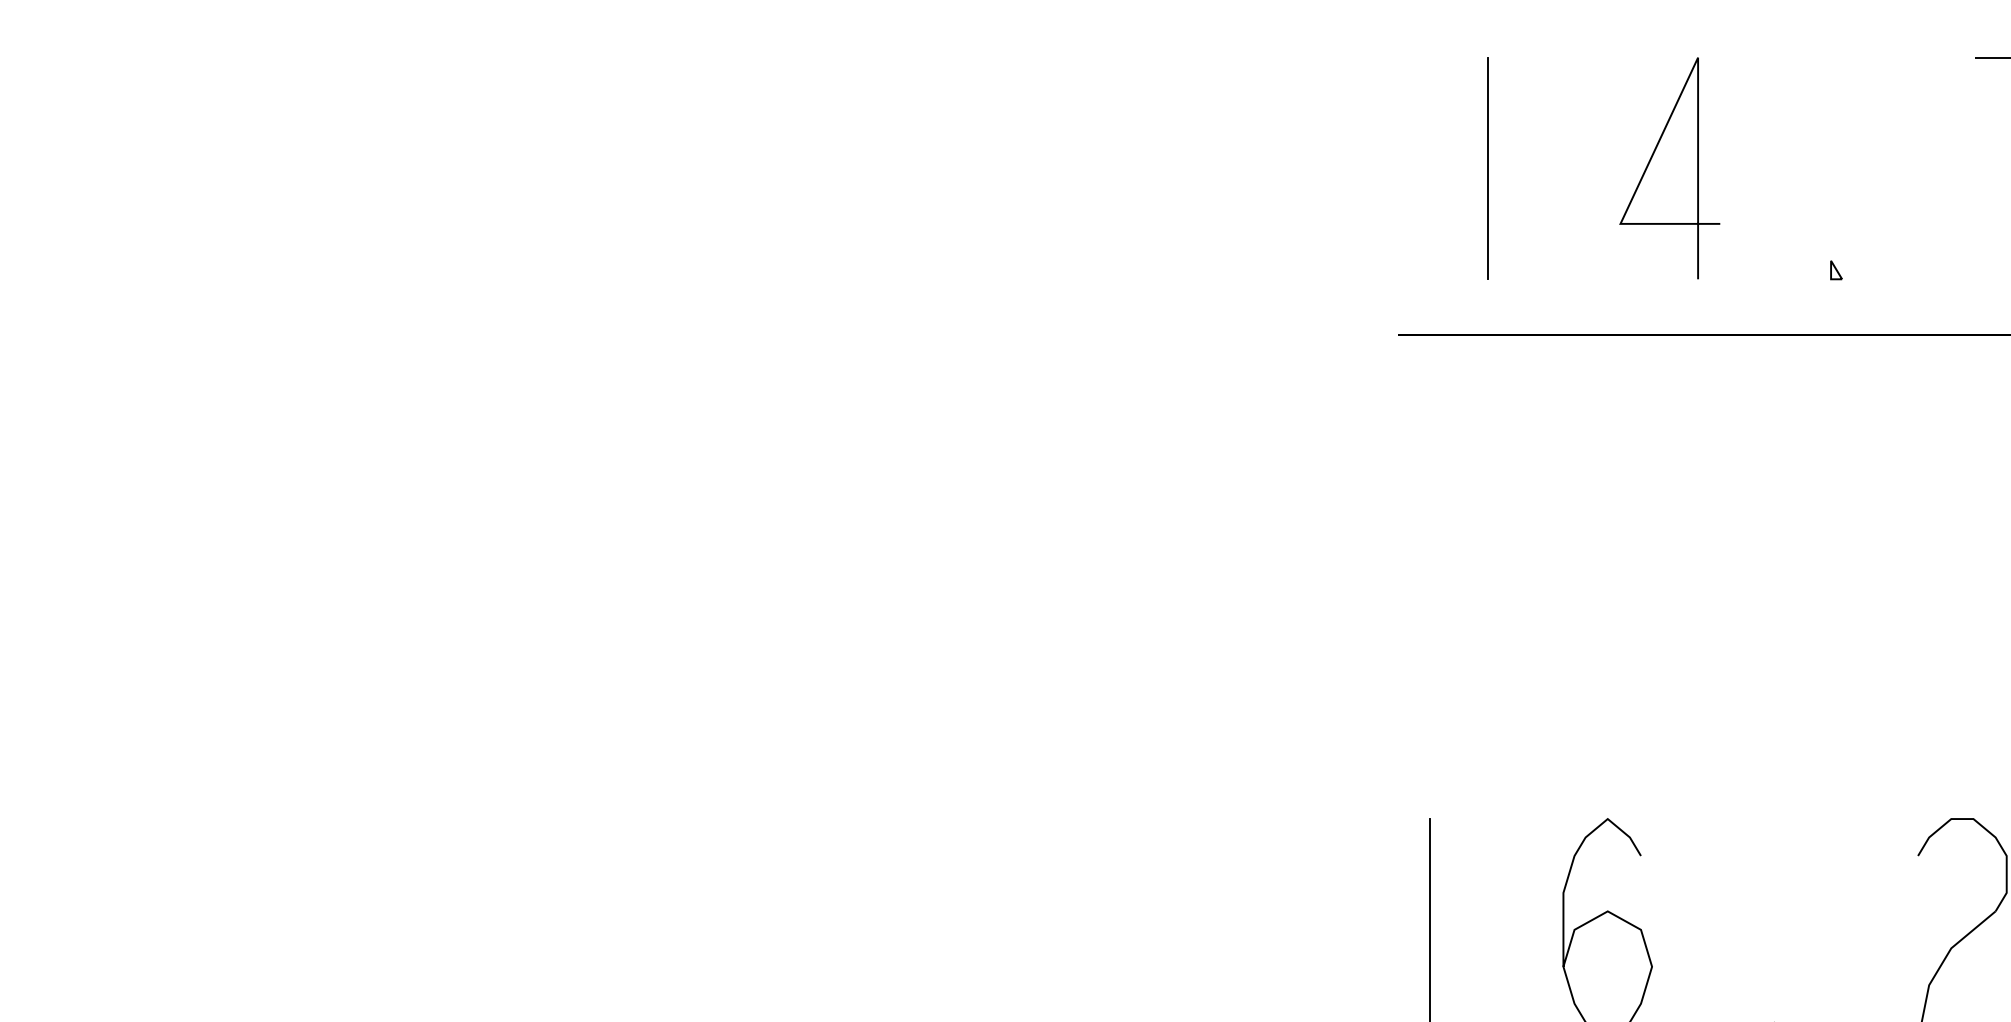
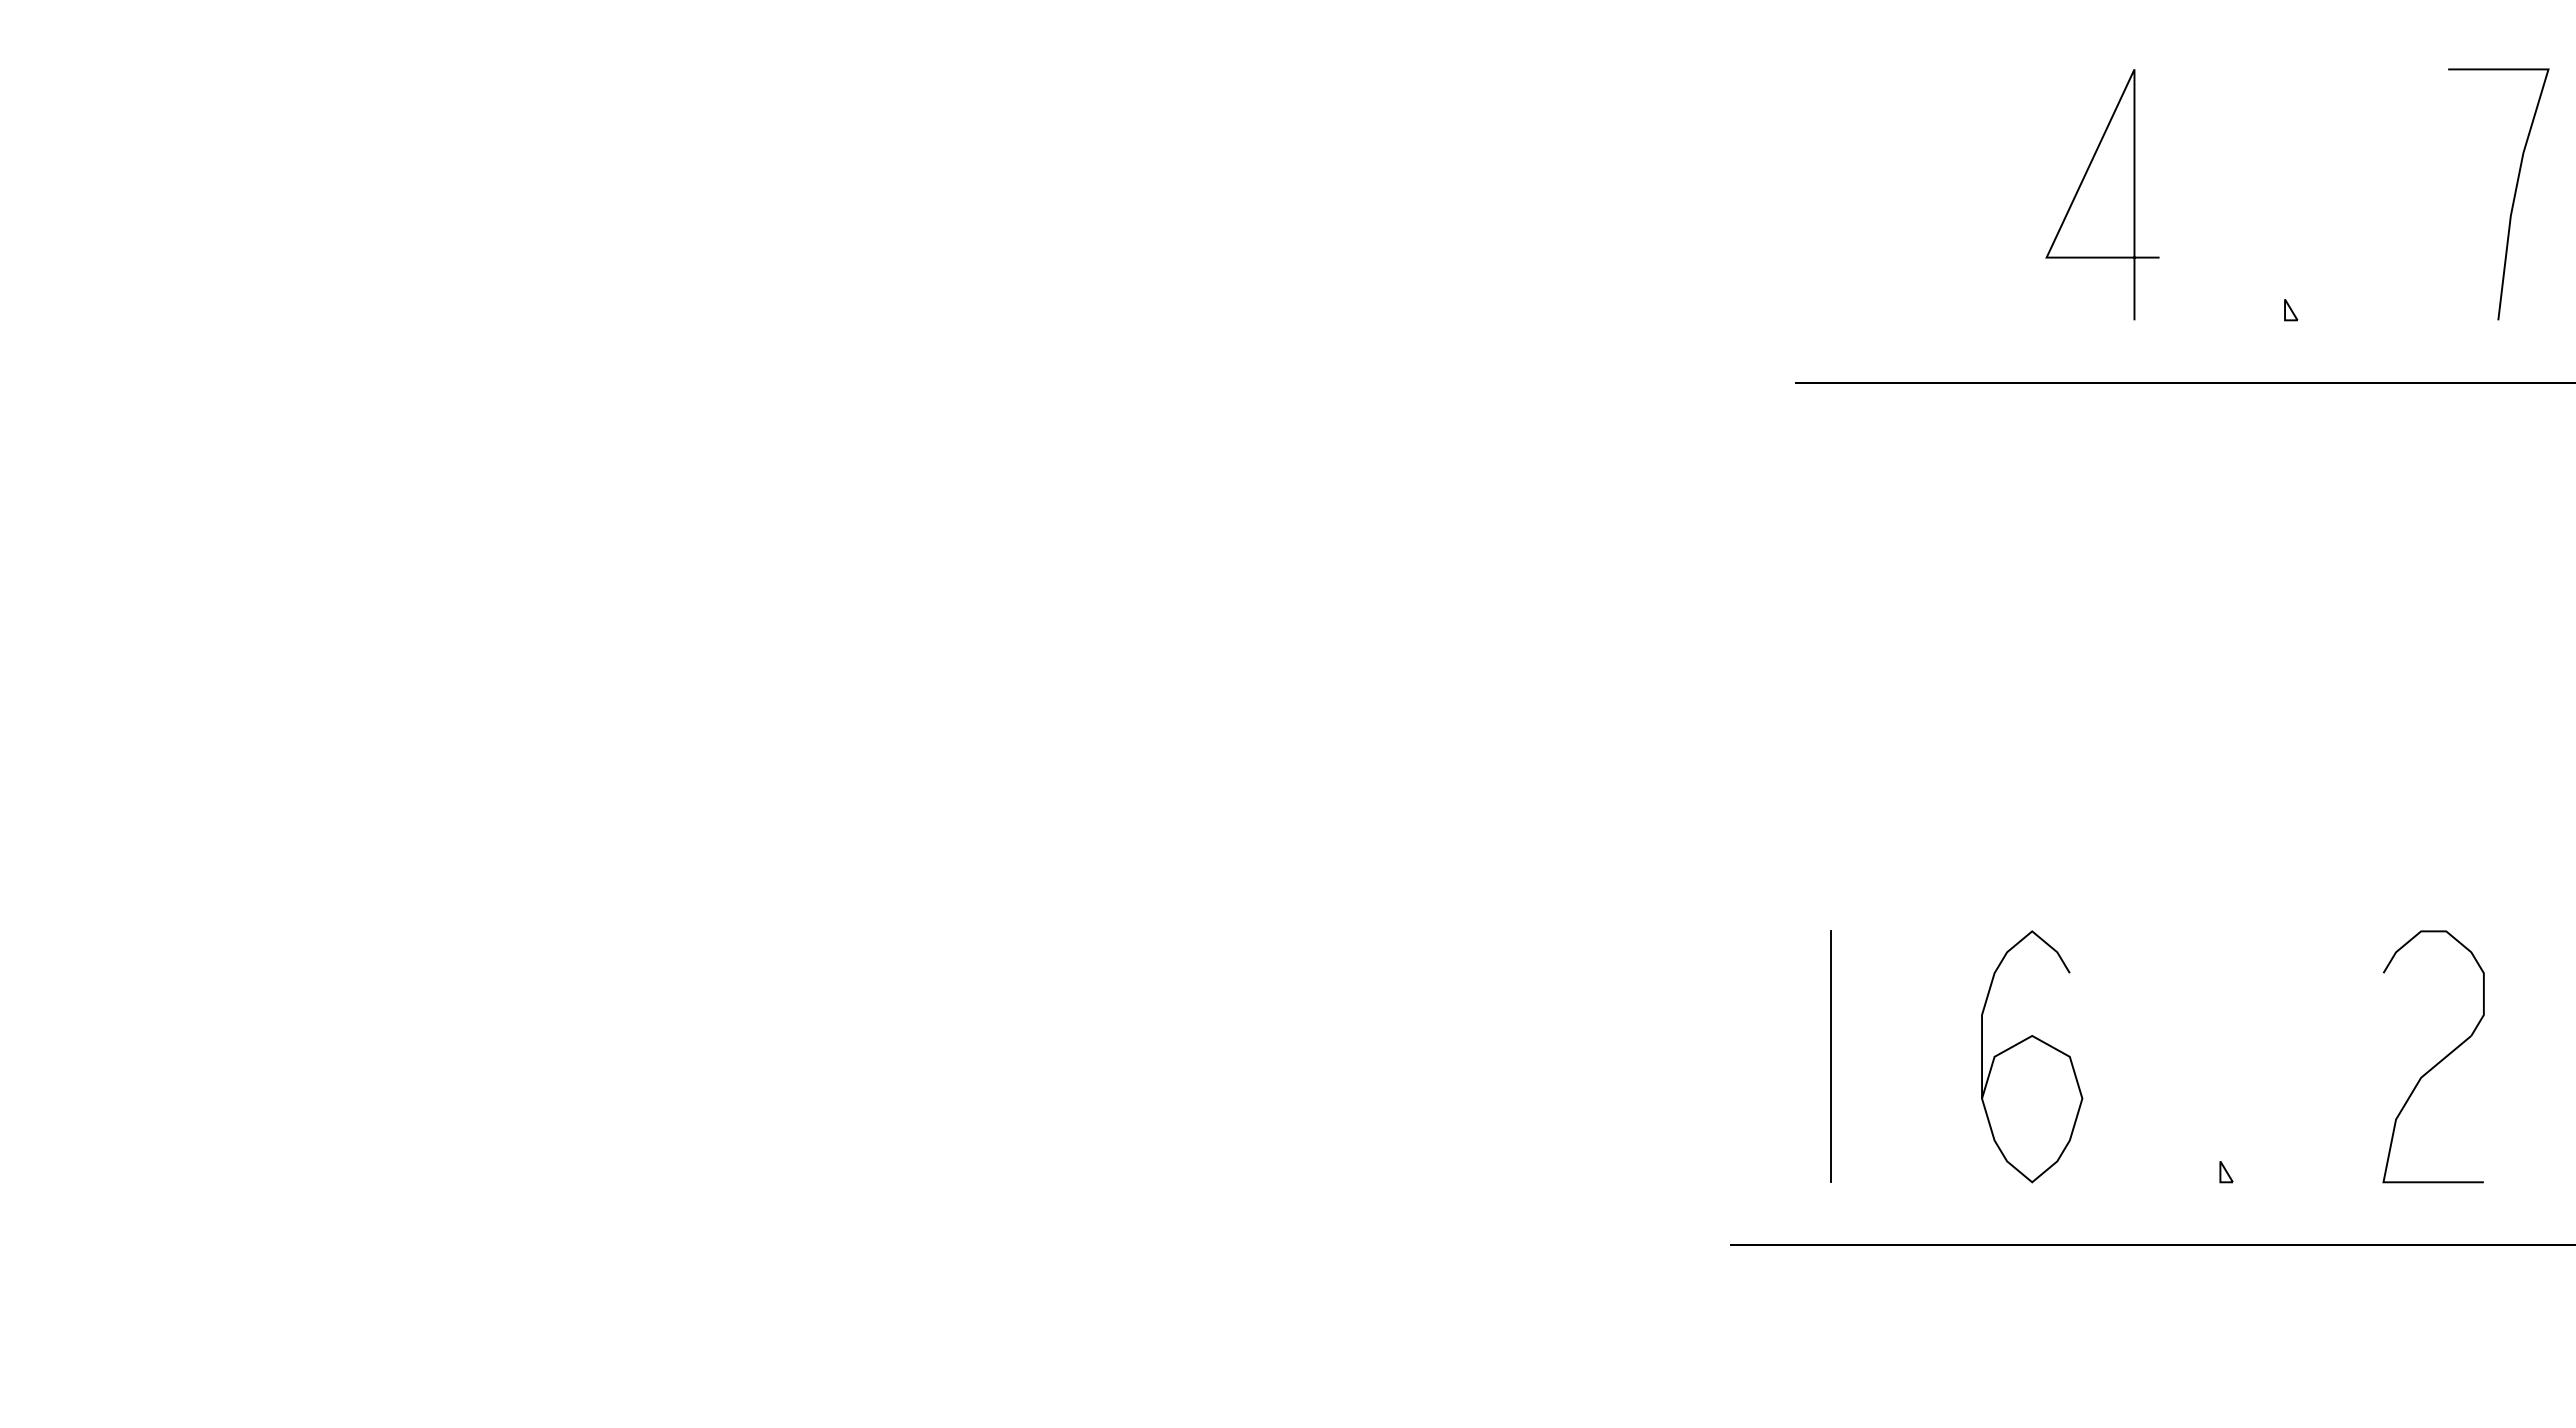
line: (1487, 168) -> (1896, 194), removed

